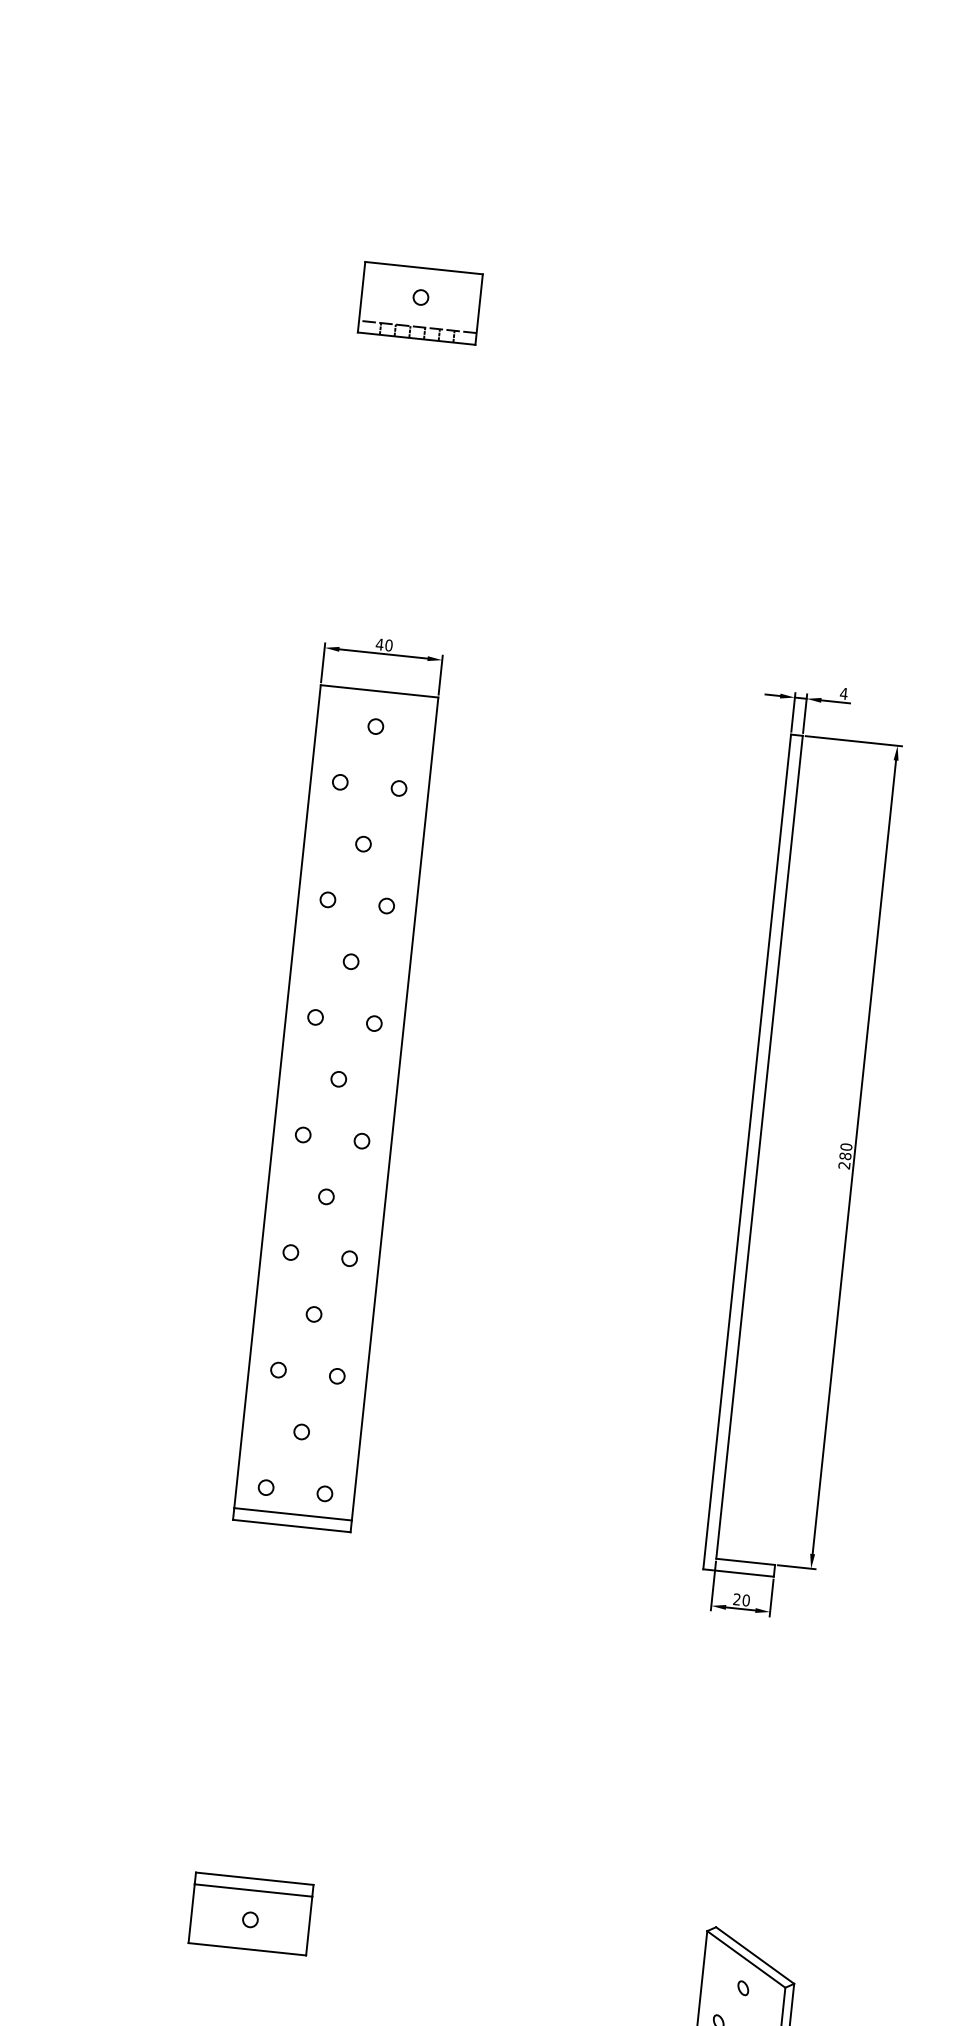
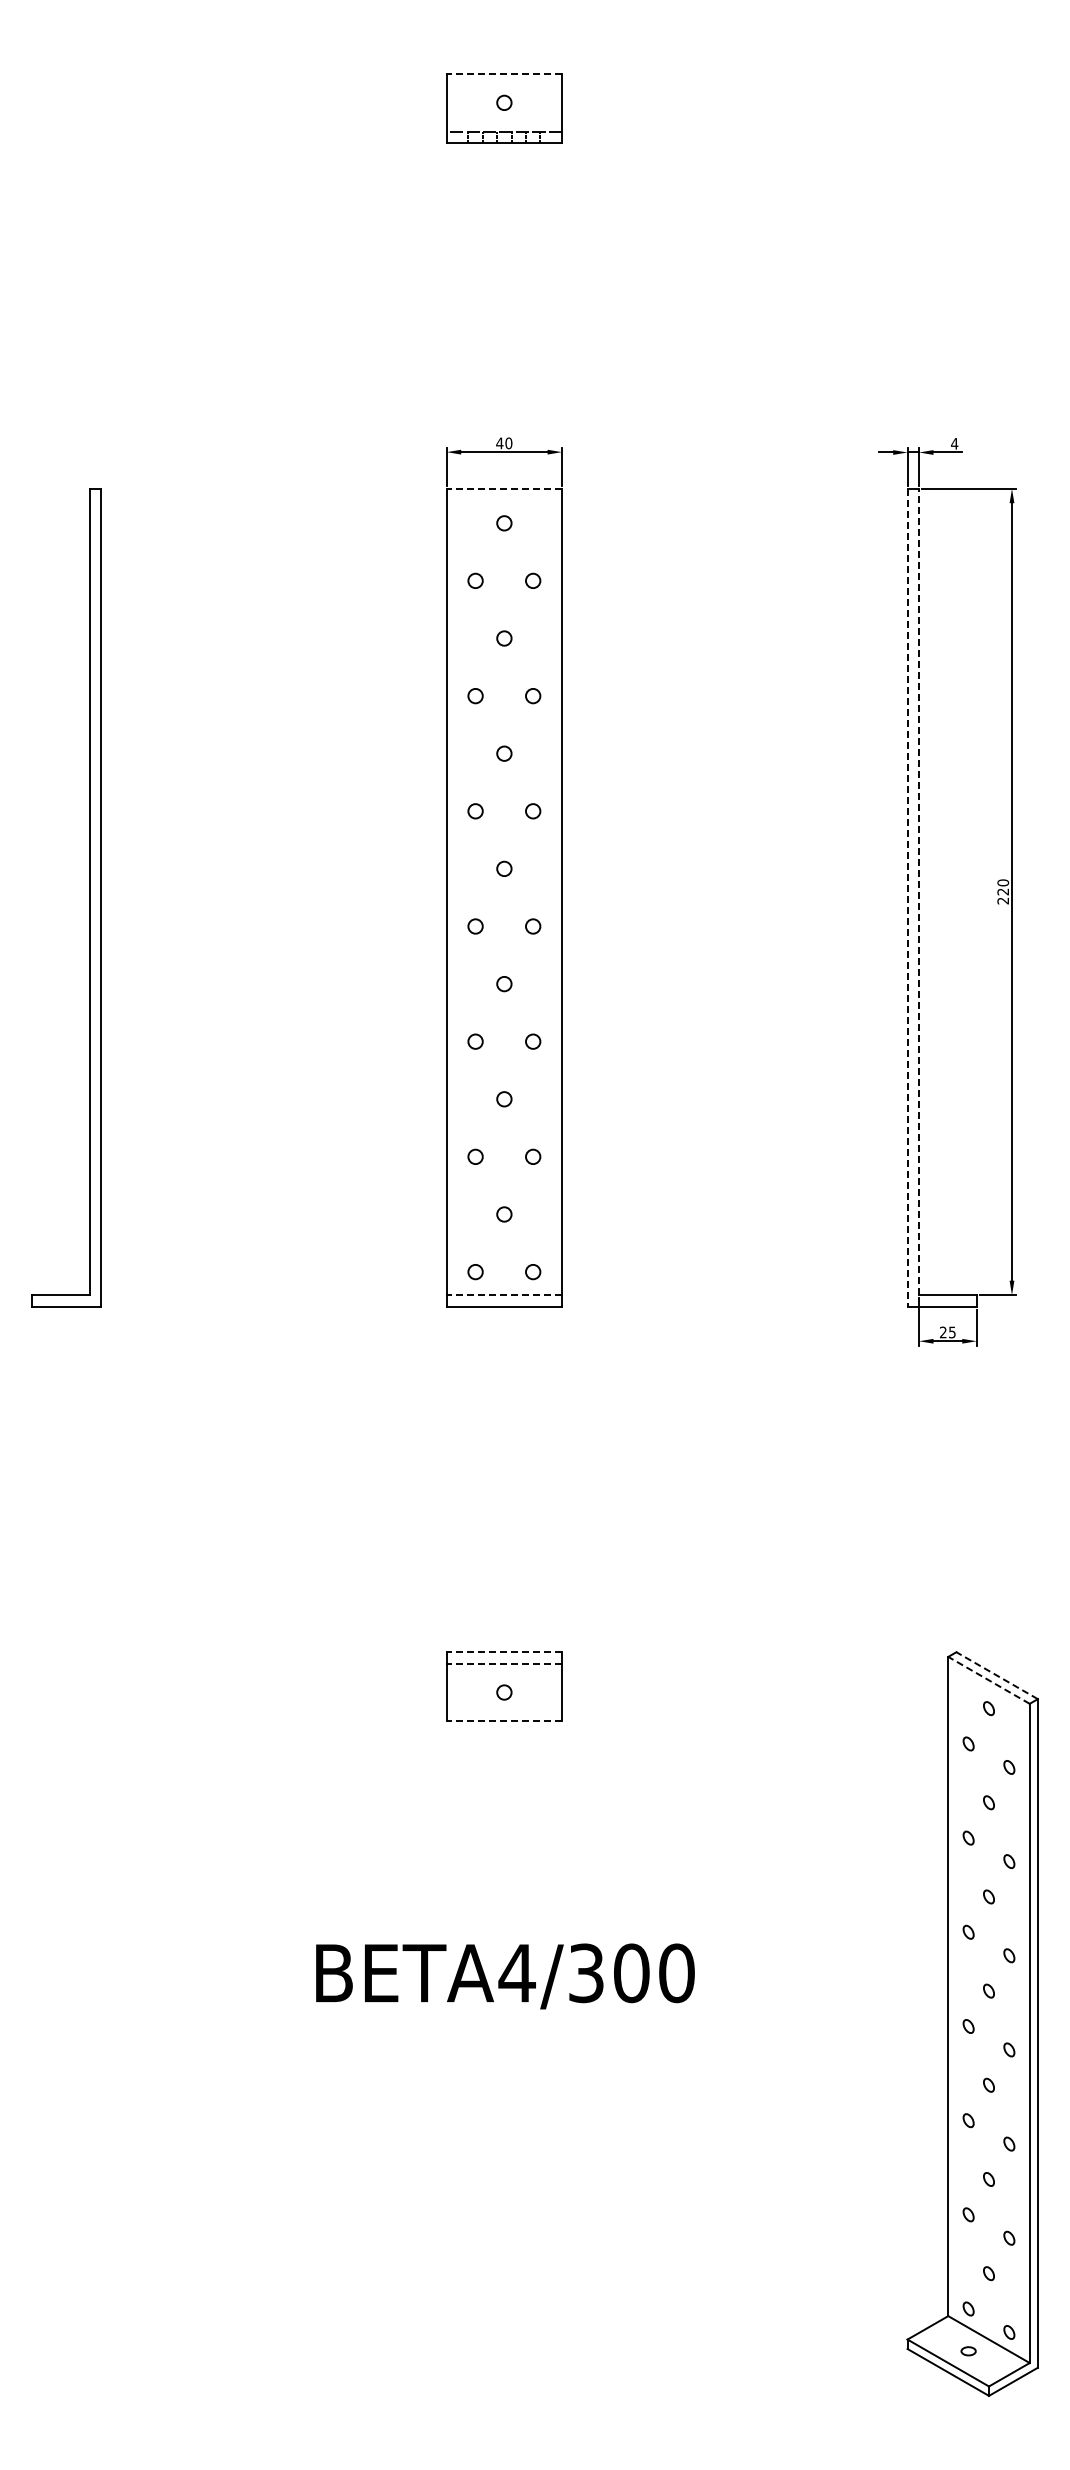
line: (424, 268) -> (504, 74), solid -> dashed
line: (379, 691) -> (504, 488), solid -> dashed
line: (760, 1146) -> (919, 891), solid -> dashed
line: (747, 1151) -> (907, 897), solid -> dashed
text: (845, 1155) -> (1003, 891), 280 -> 220
line: (293, 1514) -> (504, 1295), solid -> dashed
text: (745, 1600) -> (951, 1332), 20 -> 25
line: (254, 1879) -> (504, 1652), solid -> dashed
line: (253, 1890) -> (504, 1663), solid -> dashed
line: (247, 1949) -> (504, 1721), solid -> dashed
line: (755, 1955) -> (997, 1675), solid -> dashed
line: (746, 1959) -> (989, 1680), solid -> dashed

